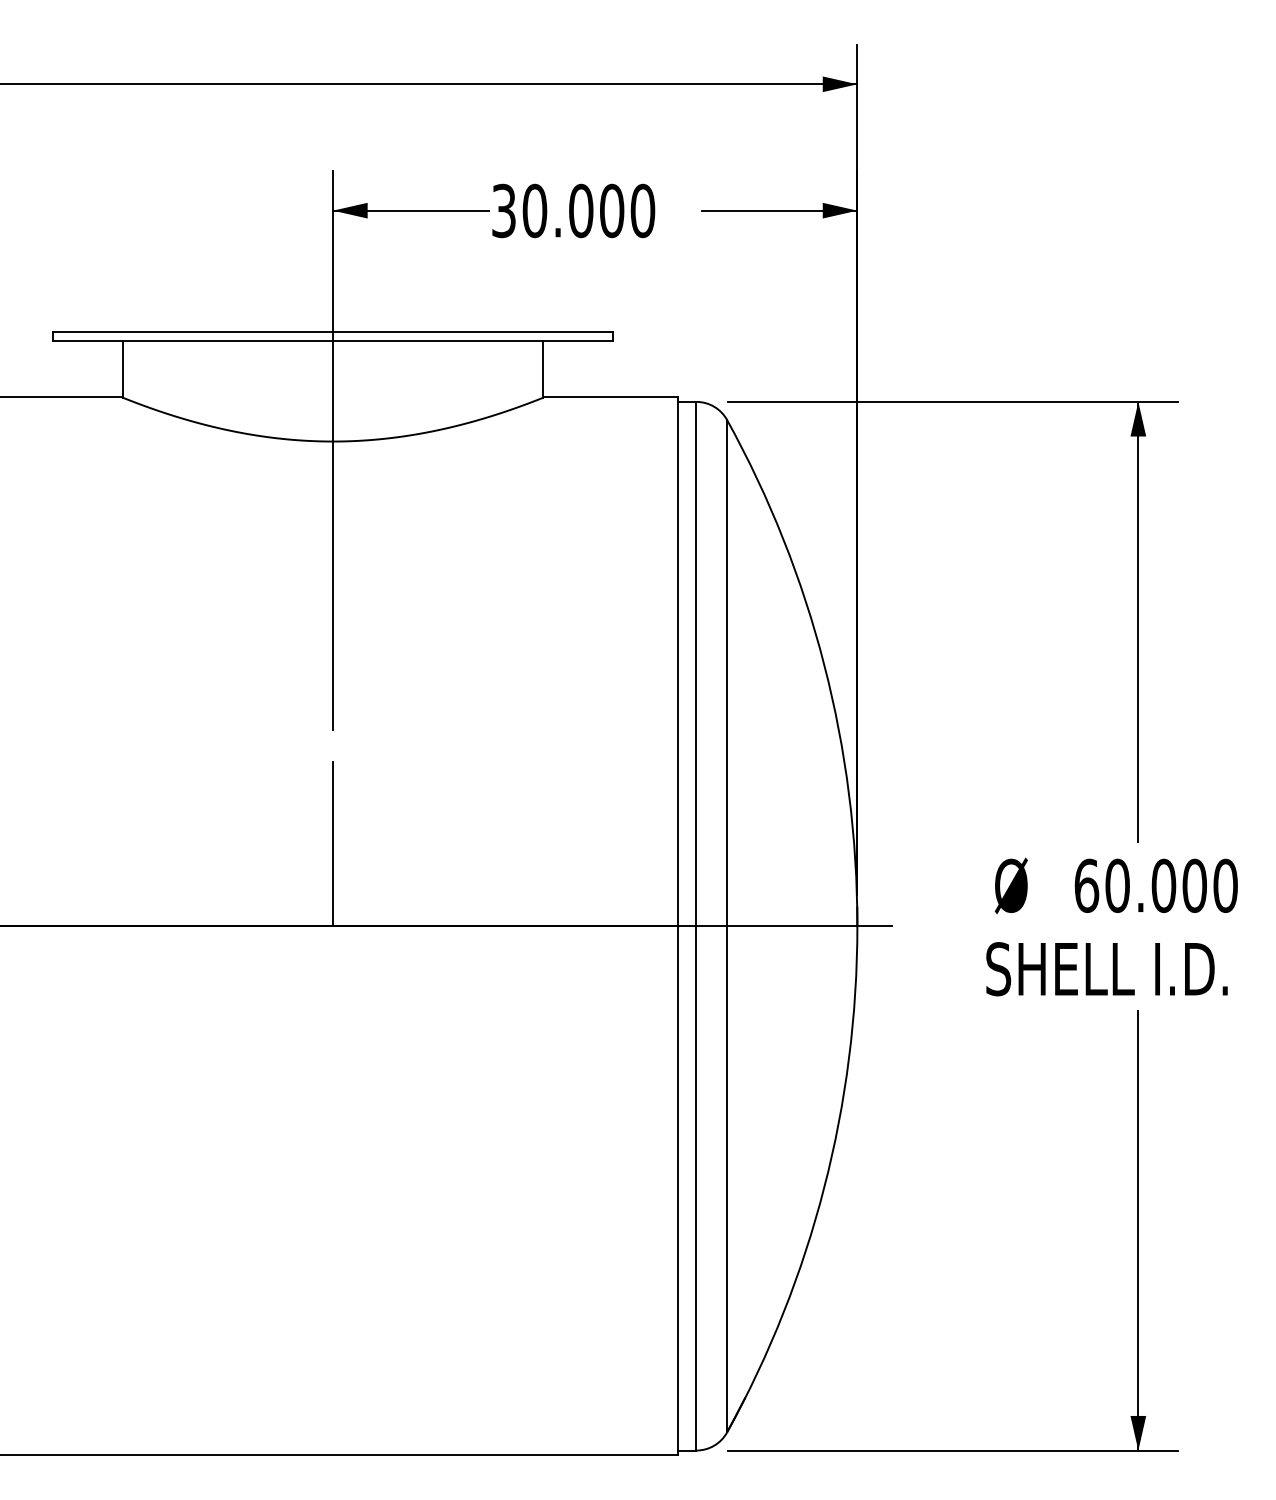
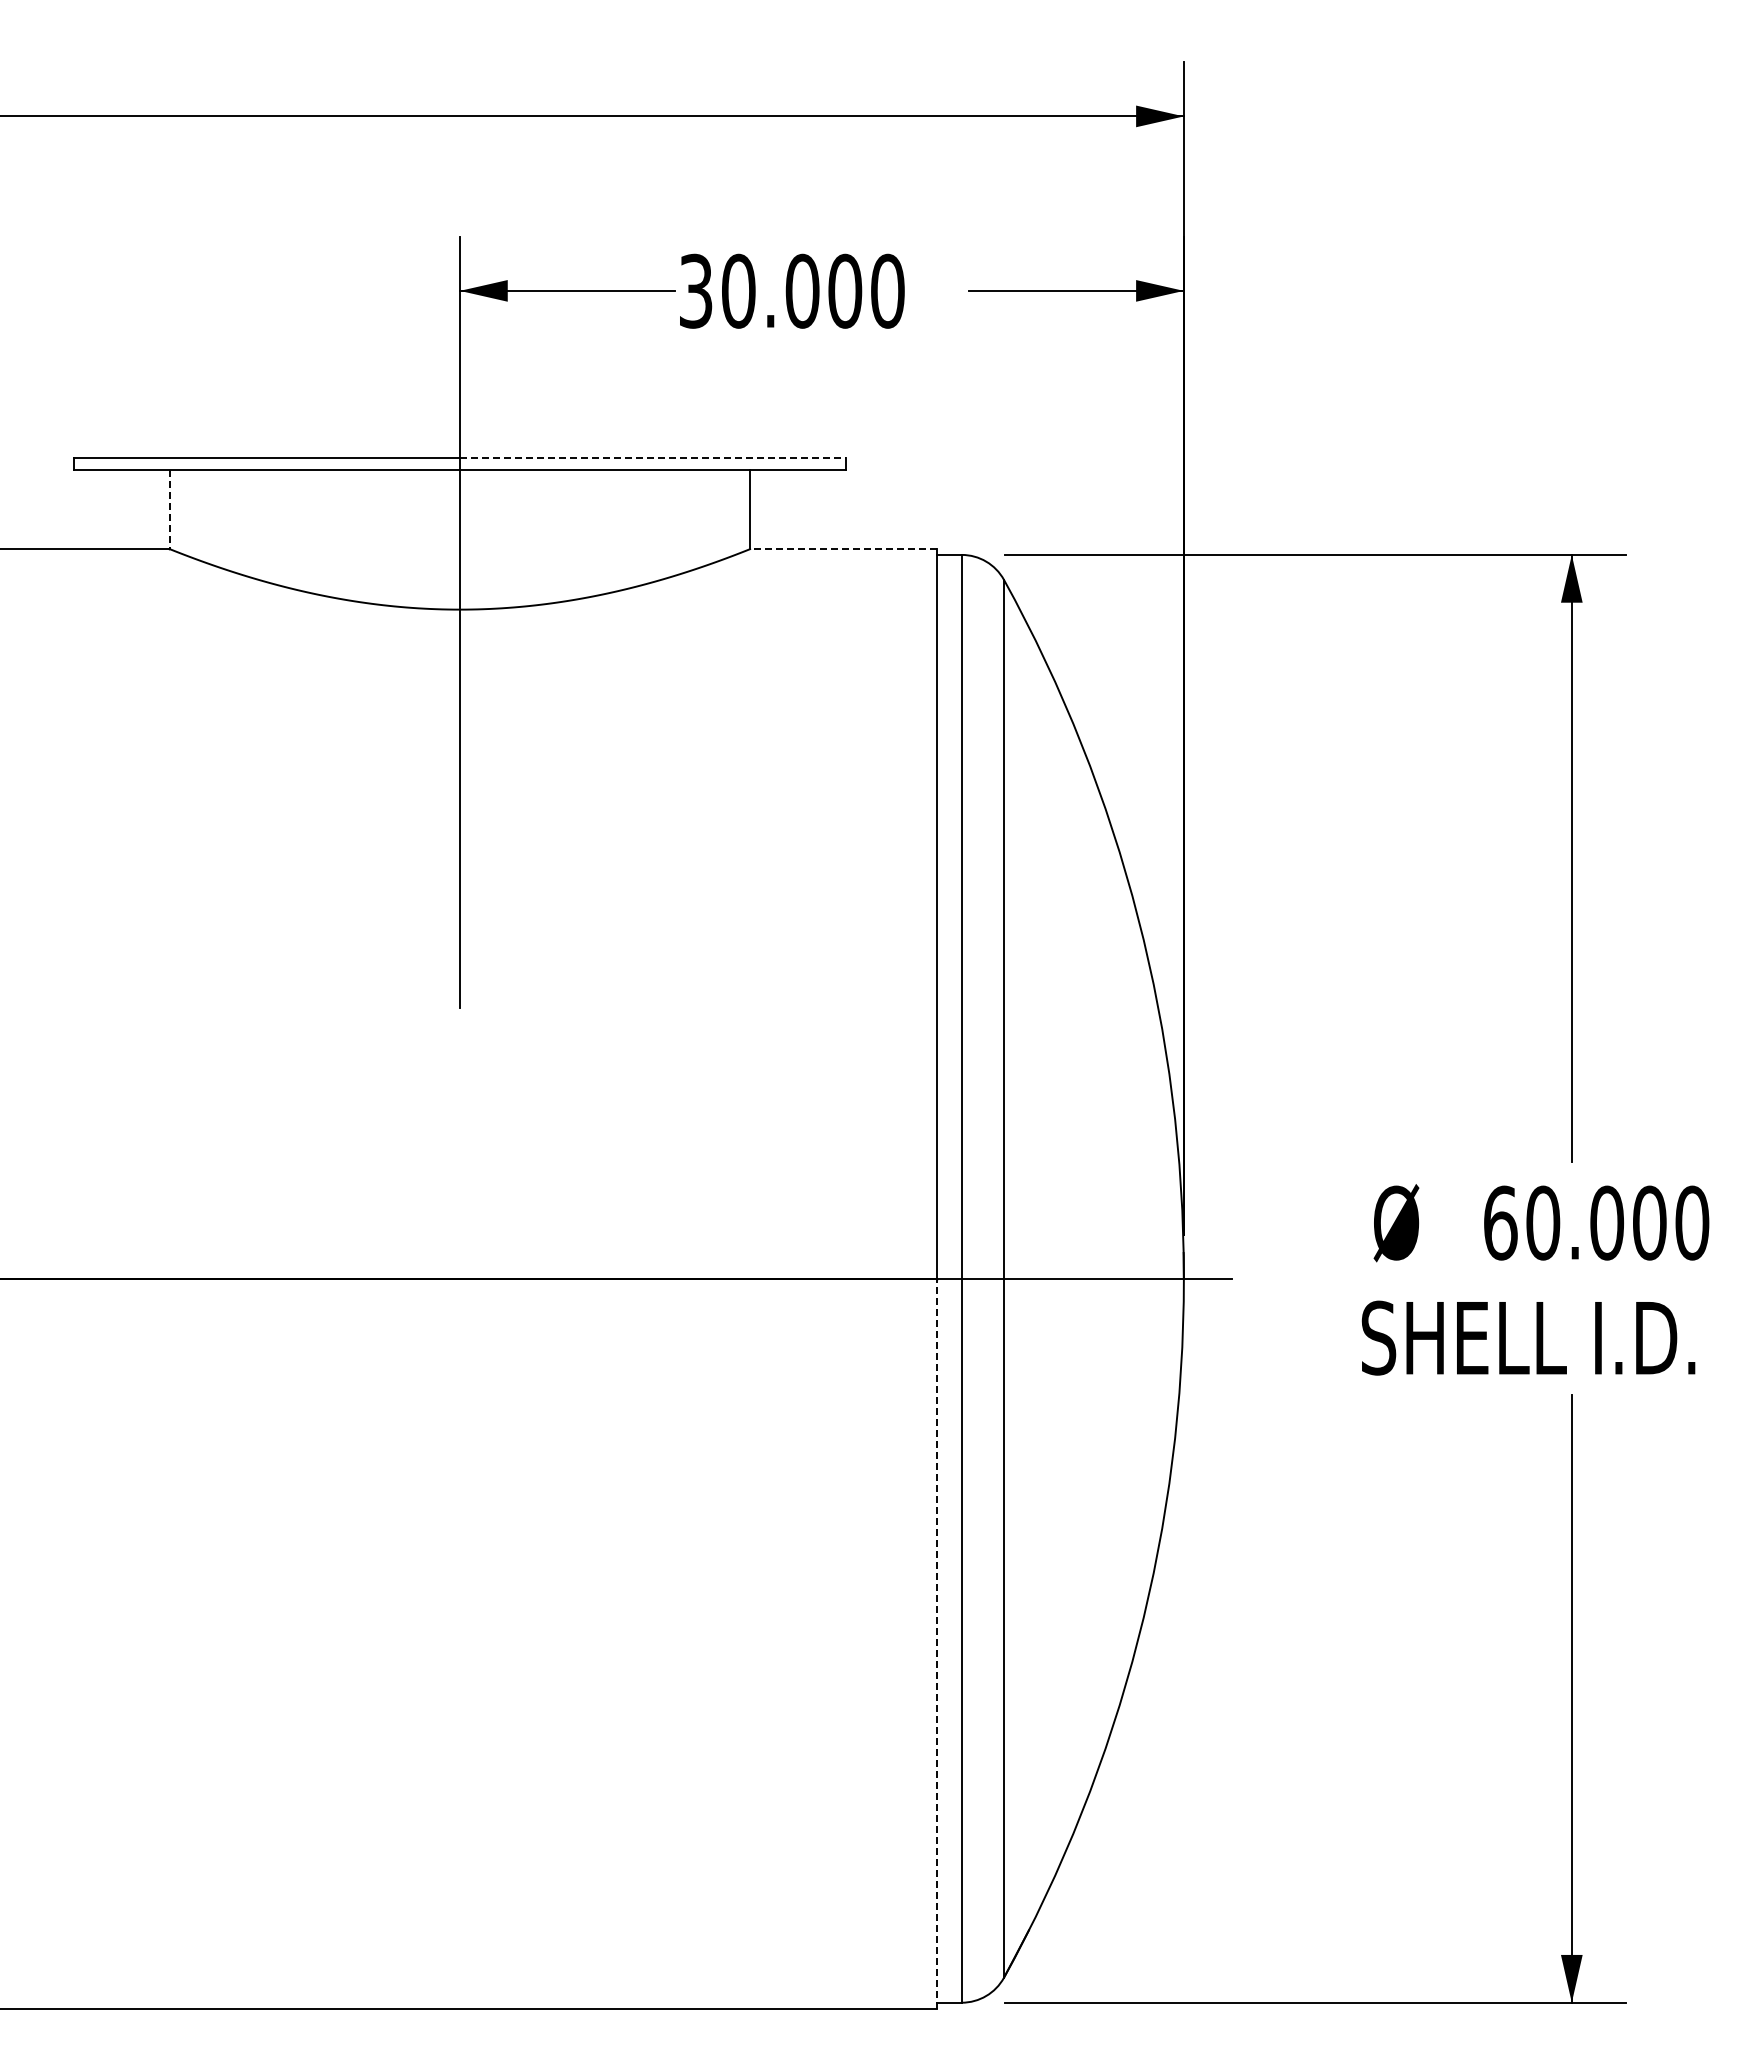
line: (473, 332) -> (653, 458), solid -> dashed
line: (123, 369) -> (170, 510), solid -> dashed
line: (610, 397) -> (843, 548), solid -> dashed
line: (332, 843) -> (459, 1164), removed
line: (678, 1190) -> (936, 1643), solid -> dashed

